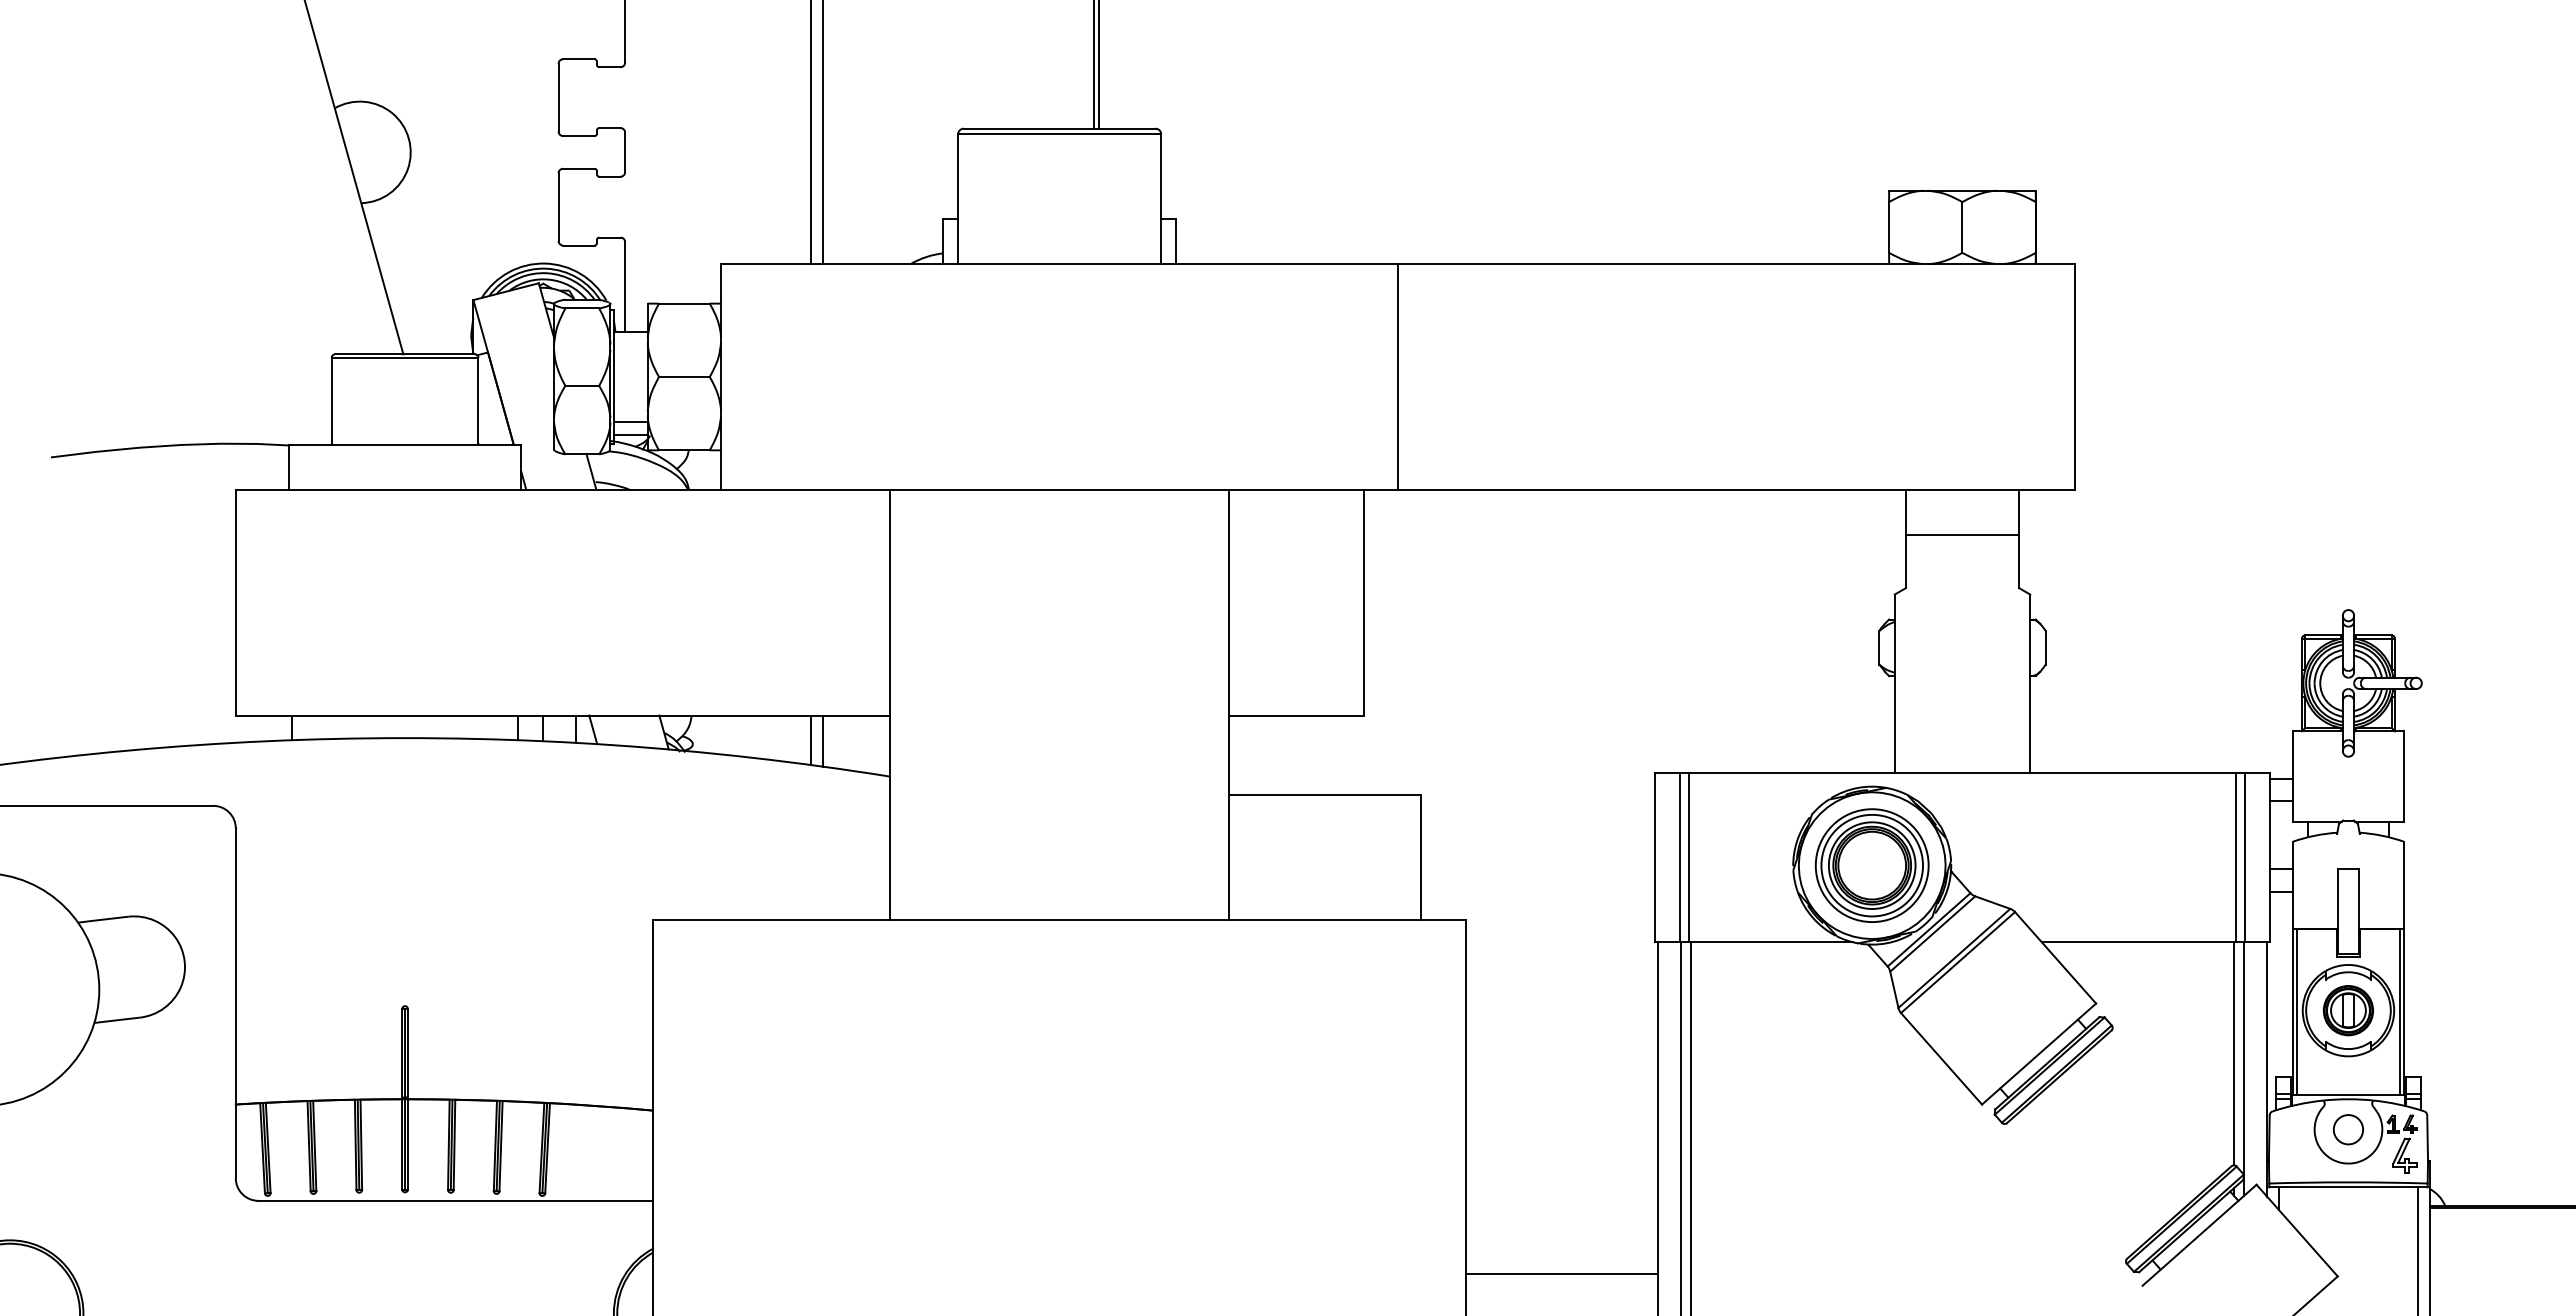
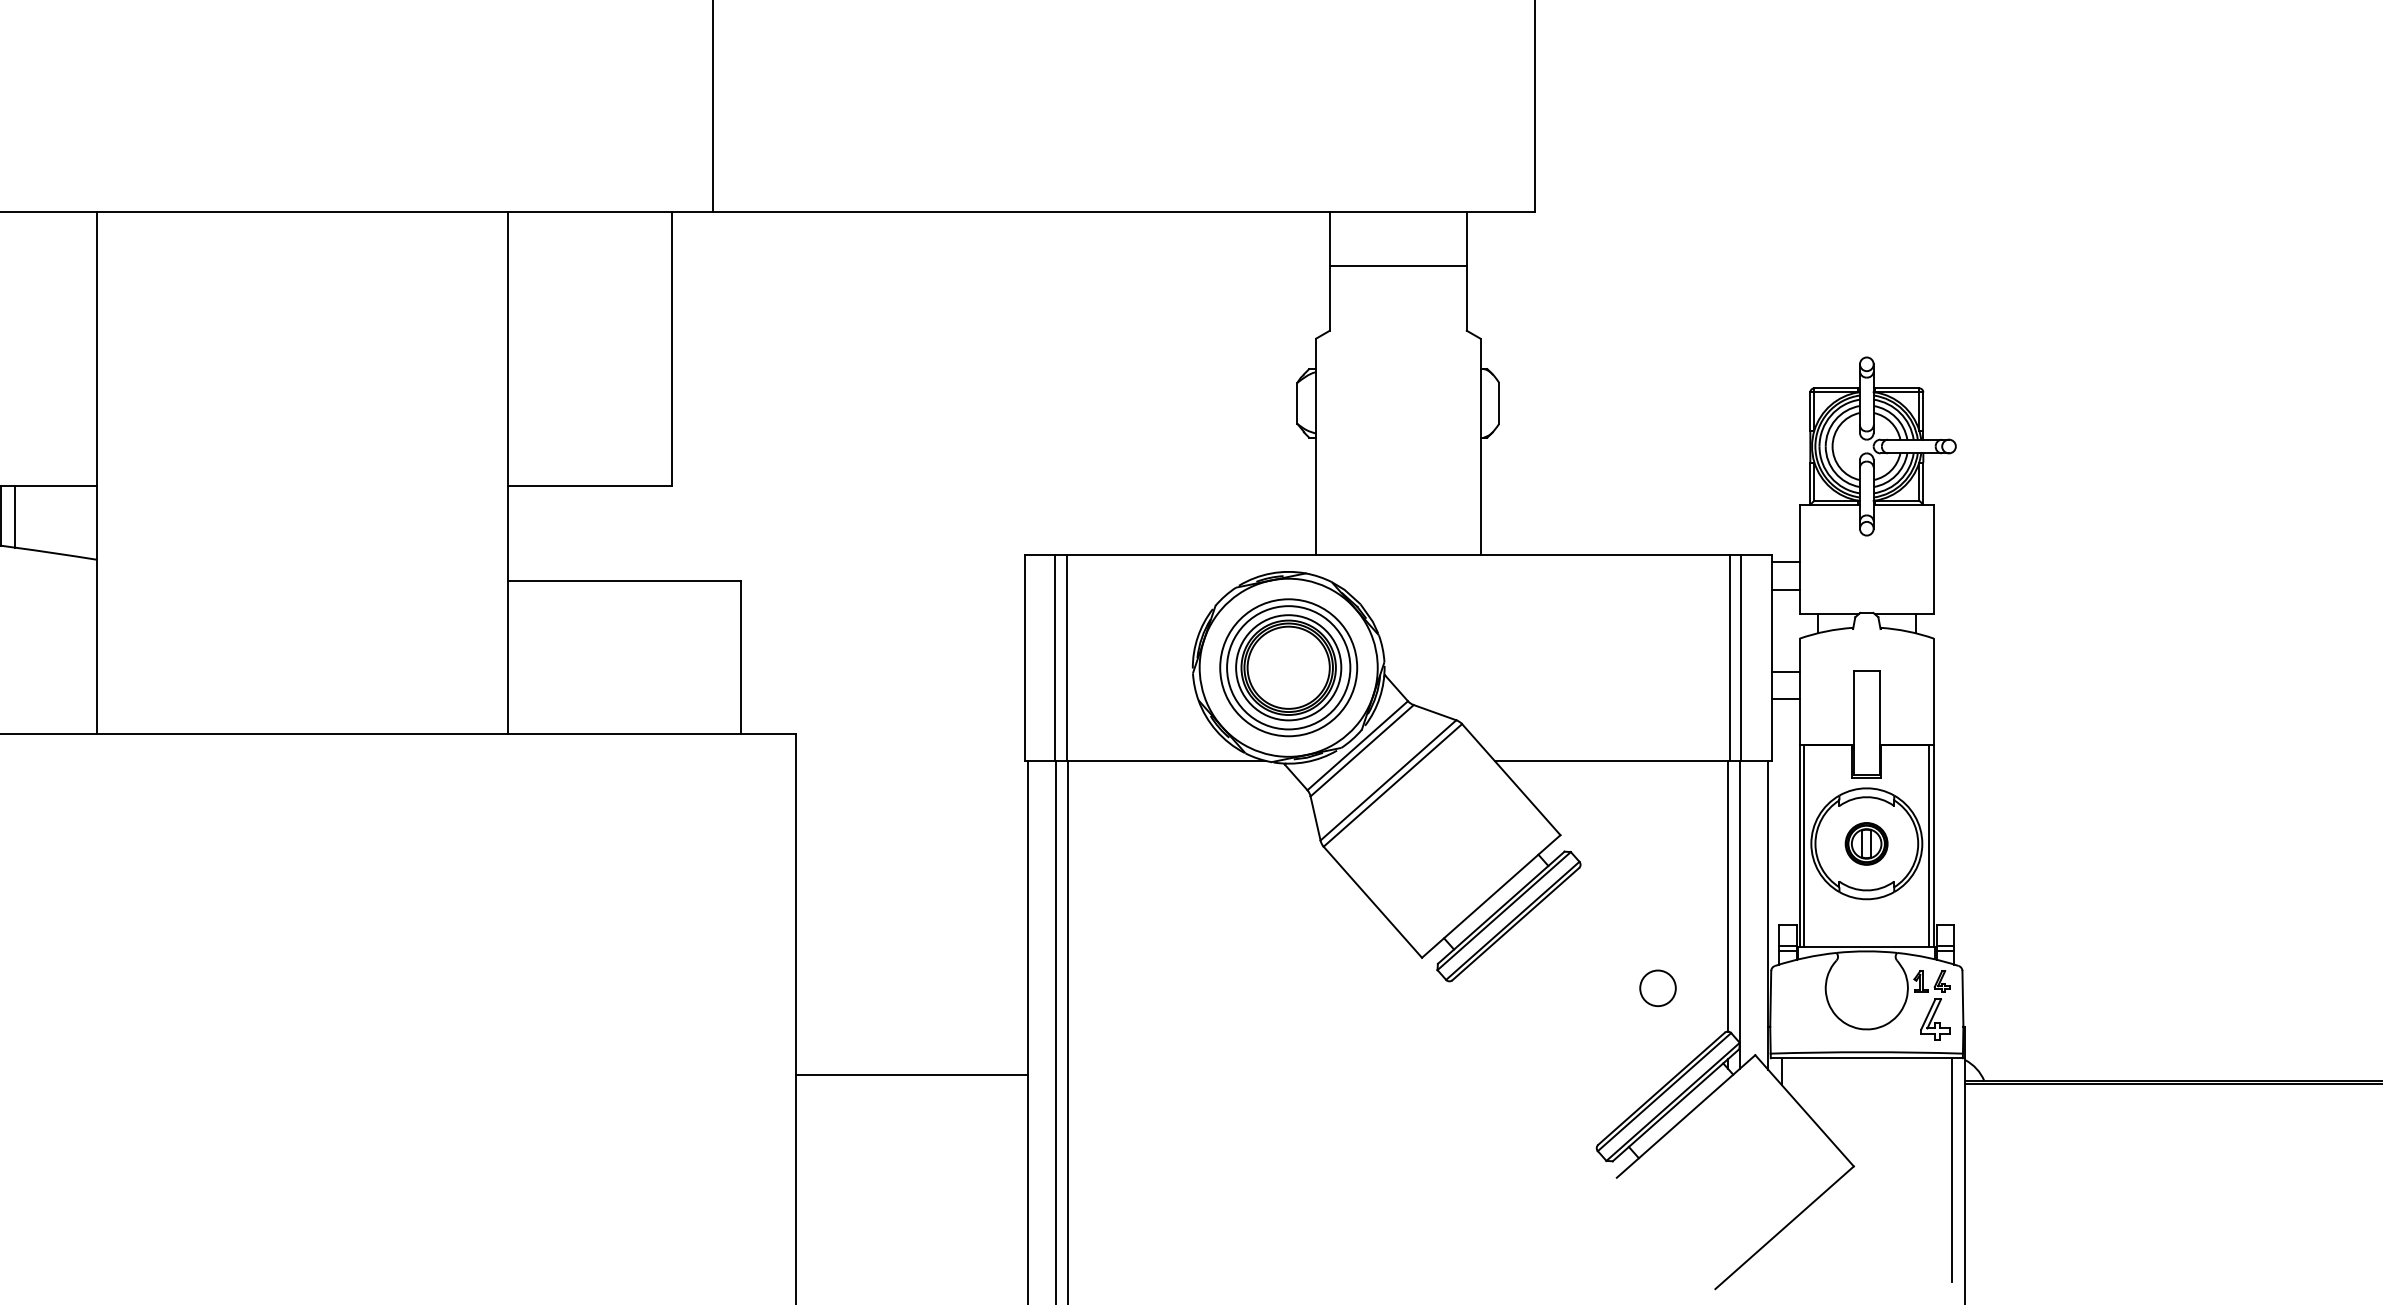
part: (2347, 1010) -> (1865, 843), size x0.7
circle: (2347, 1129) -> (1656, 988), moved
line: (1561, 1274) -> (911, 1075), moved

